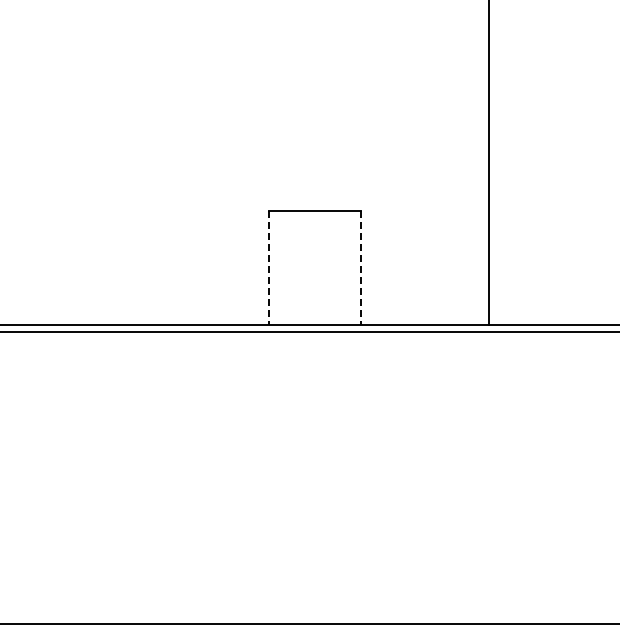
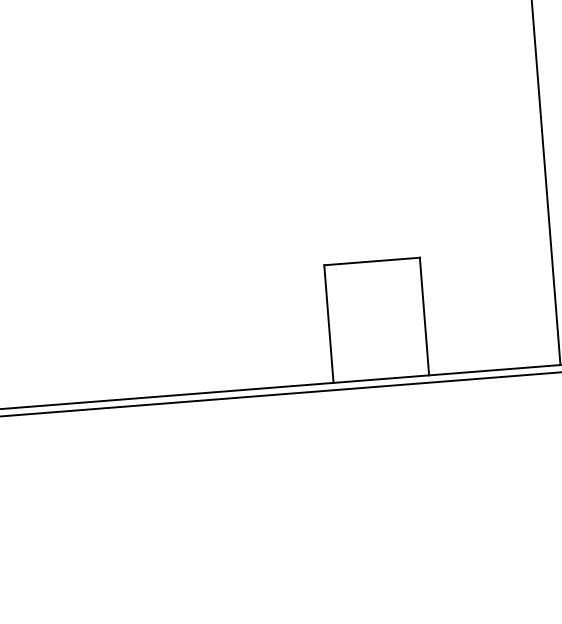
line: (268, 267) -> (328, 323), dashed -> solid
line: (361, 267) -> (424, 316), dashed -> solid

